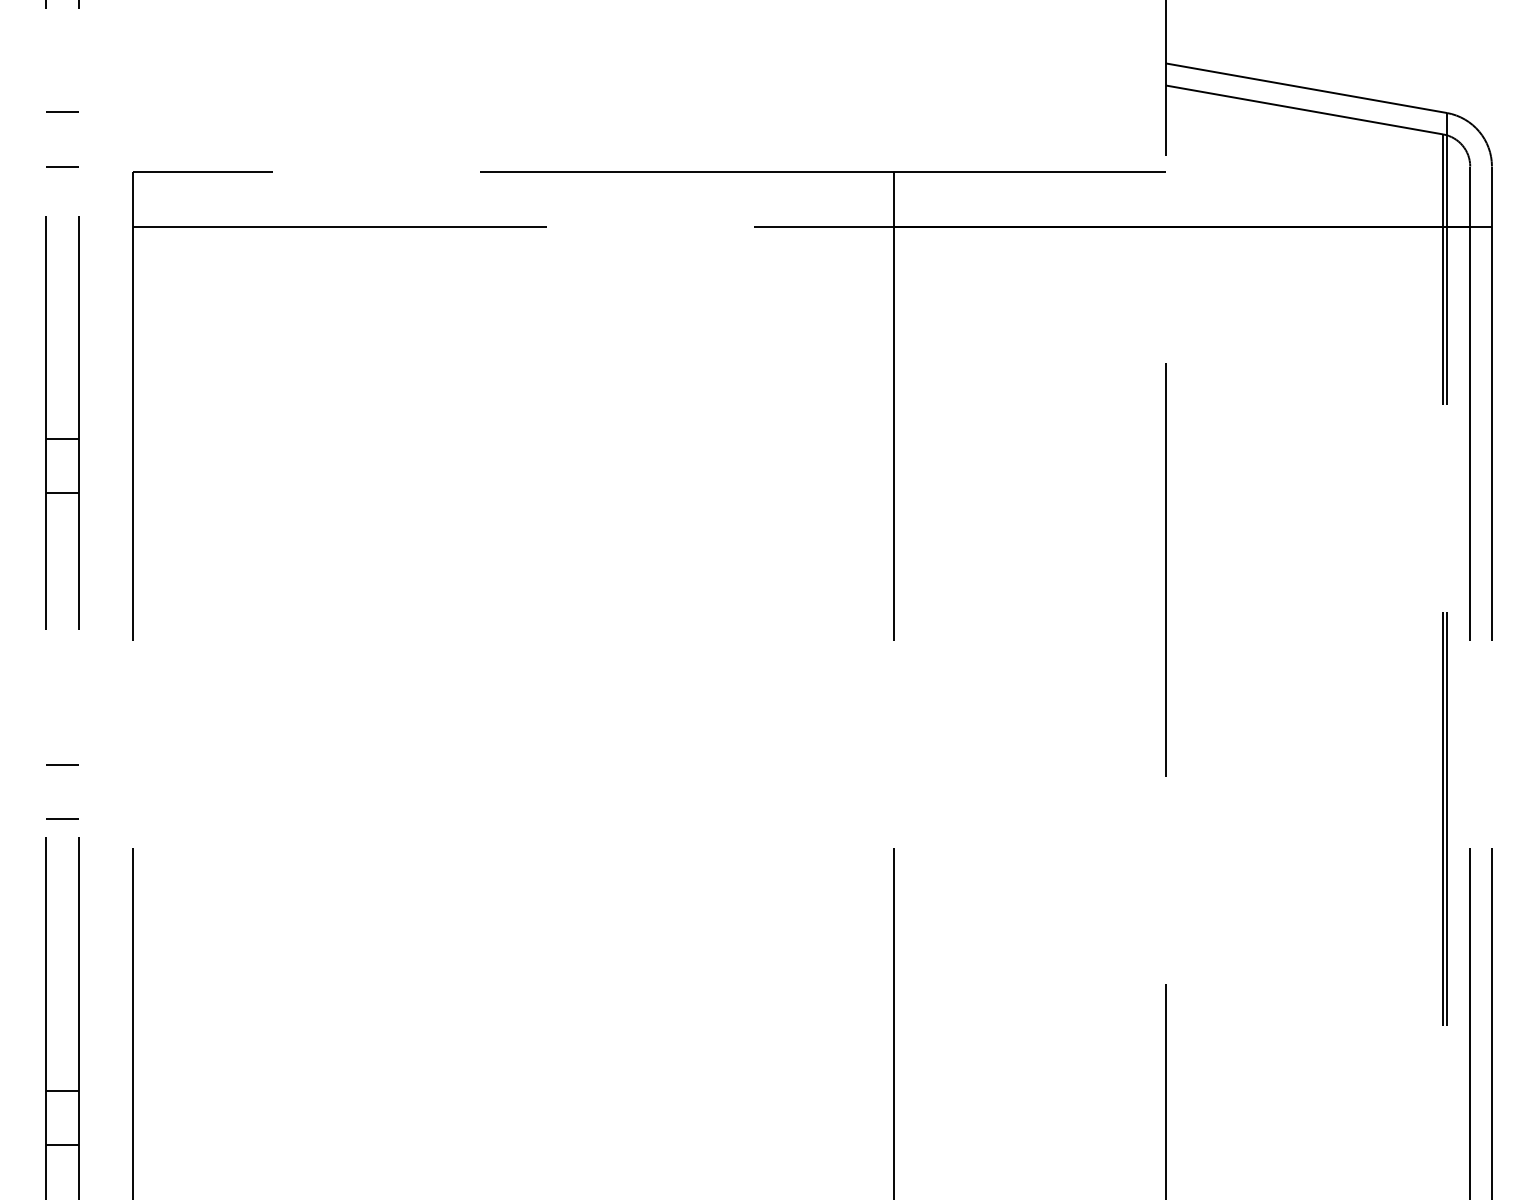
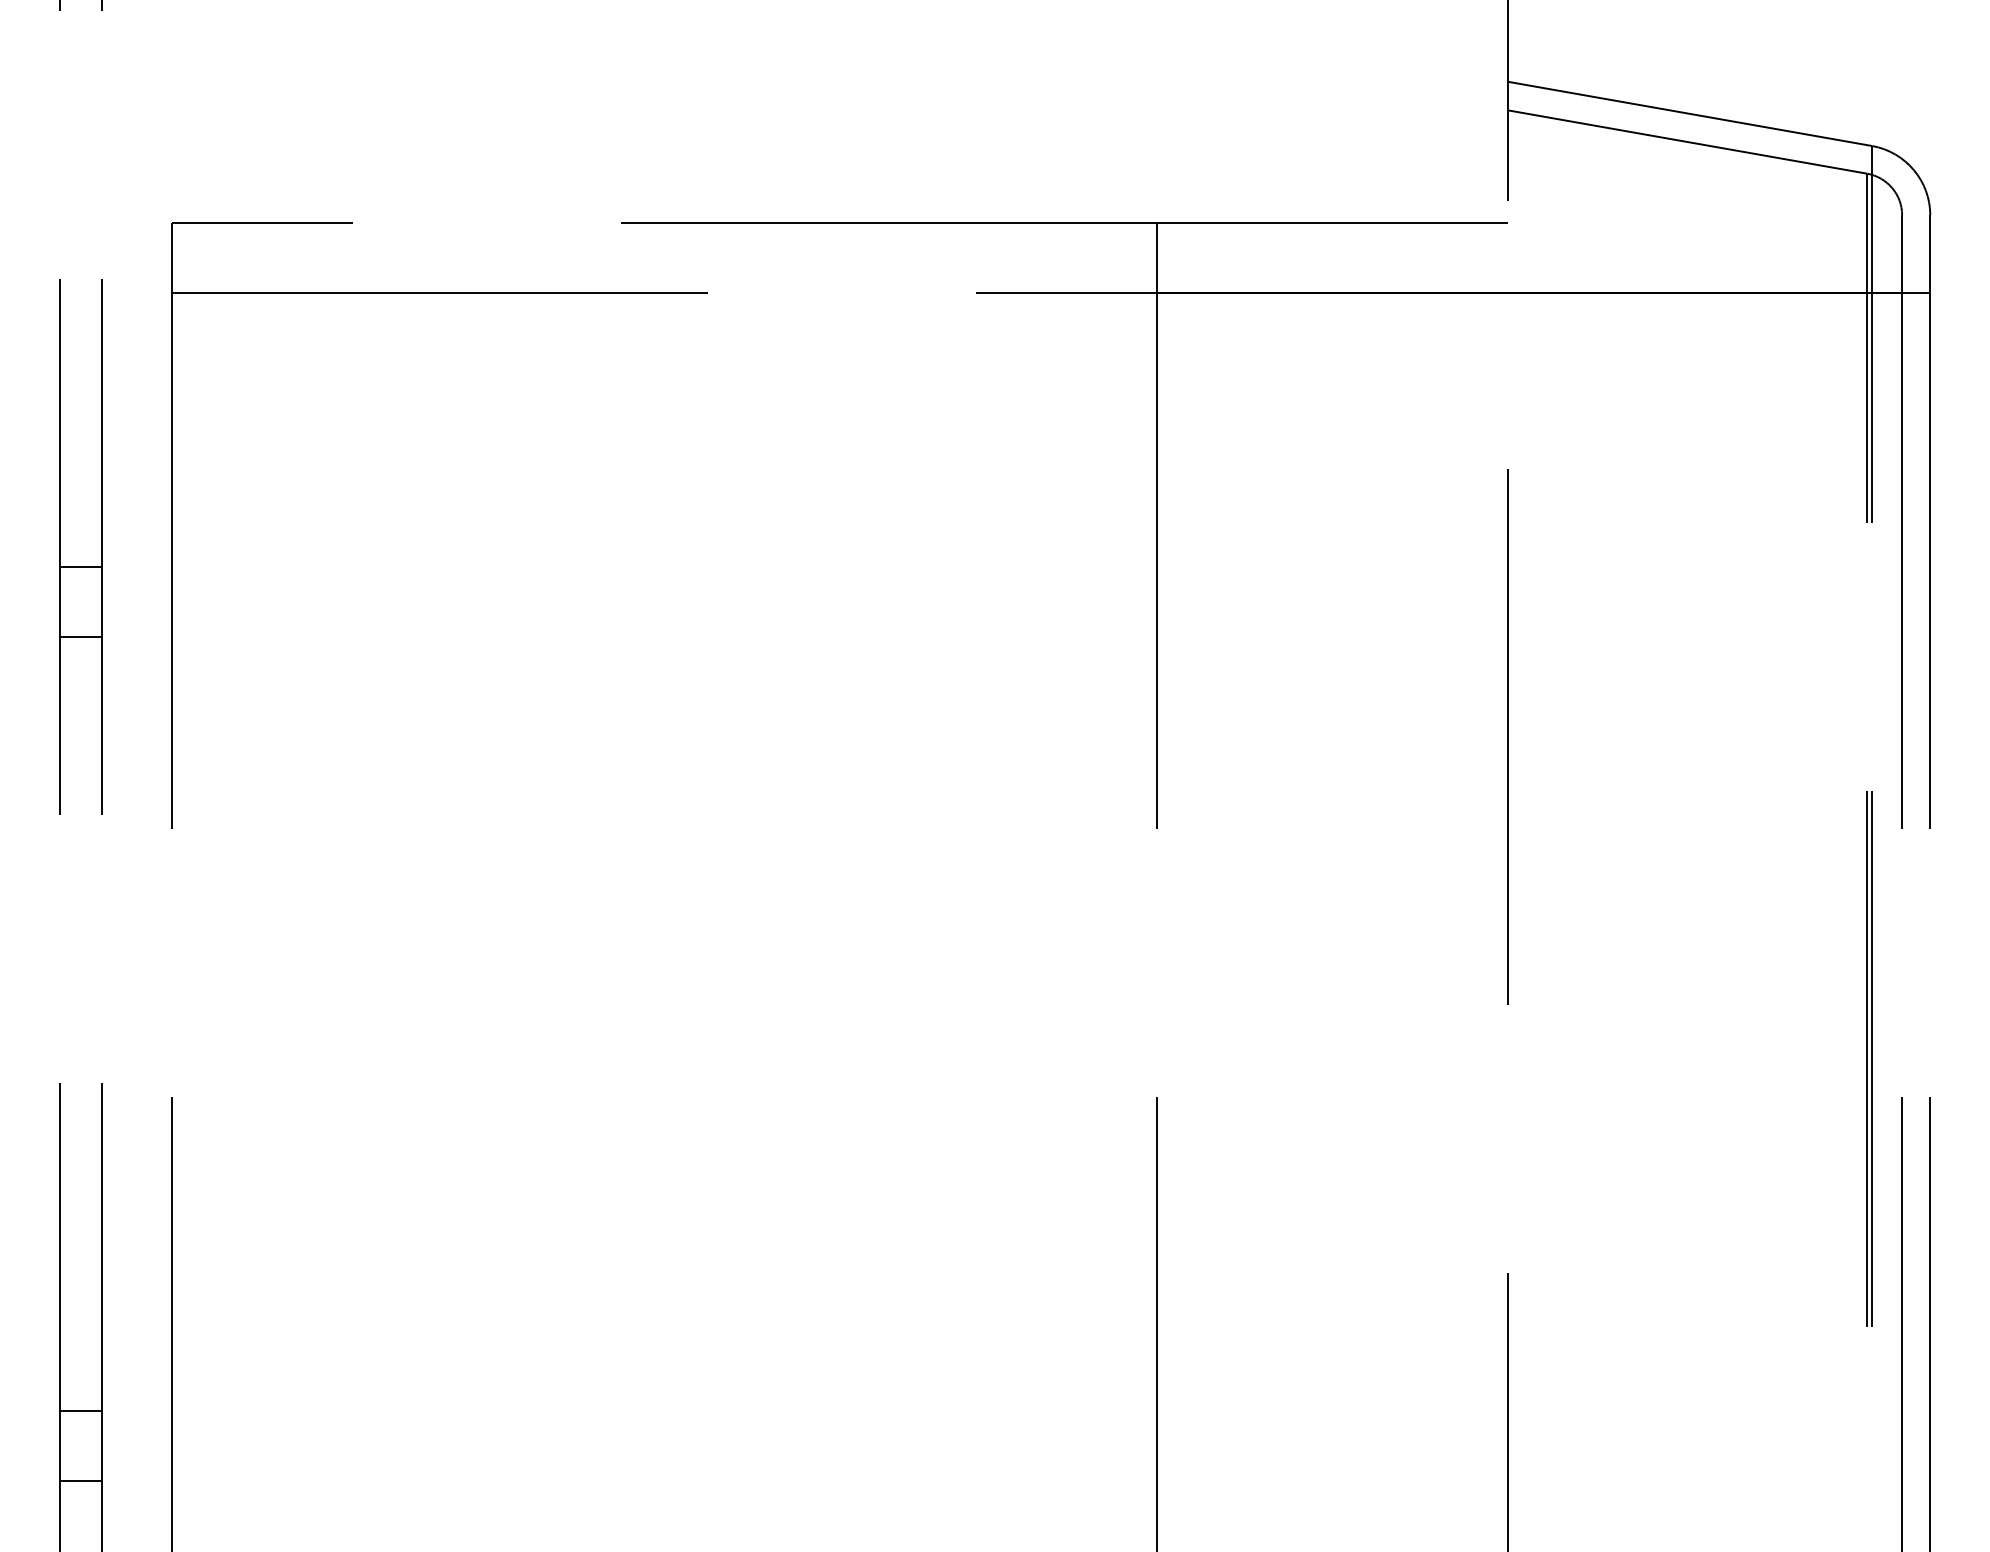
line: (62, 112) -> (80, 145), removed
line: (62, 166) -> (80, 215), removed
line: (62, 765) -> (80, 989), removed
line: (62, 819) -> (80, 1059), removed

